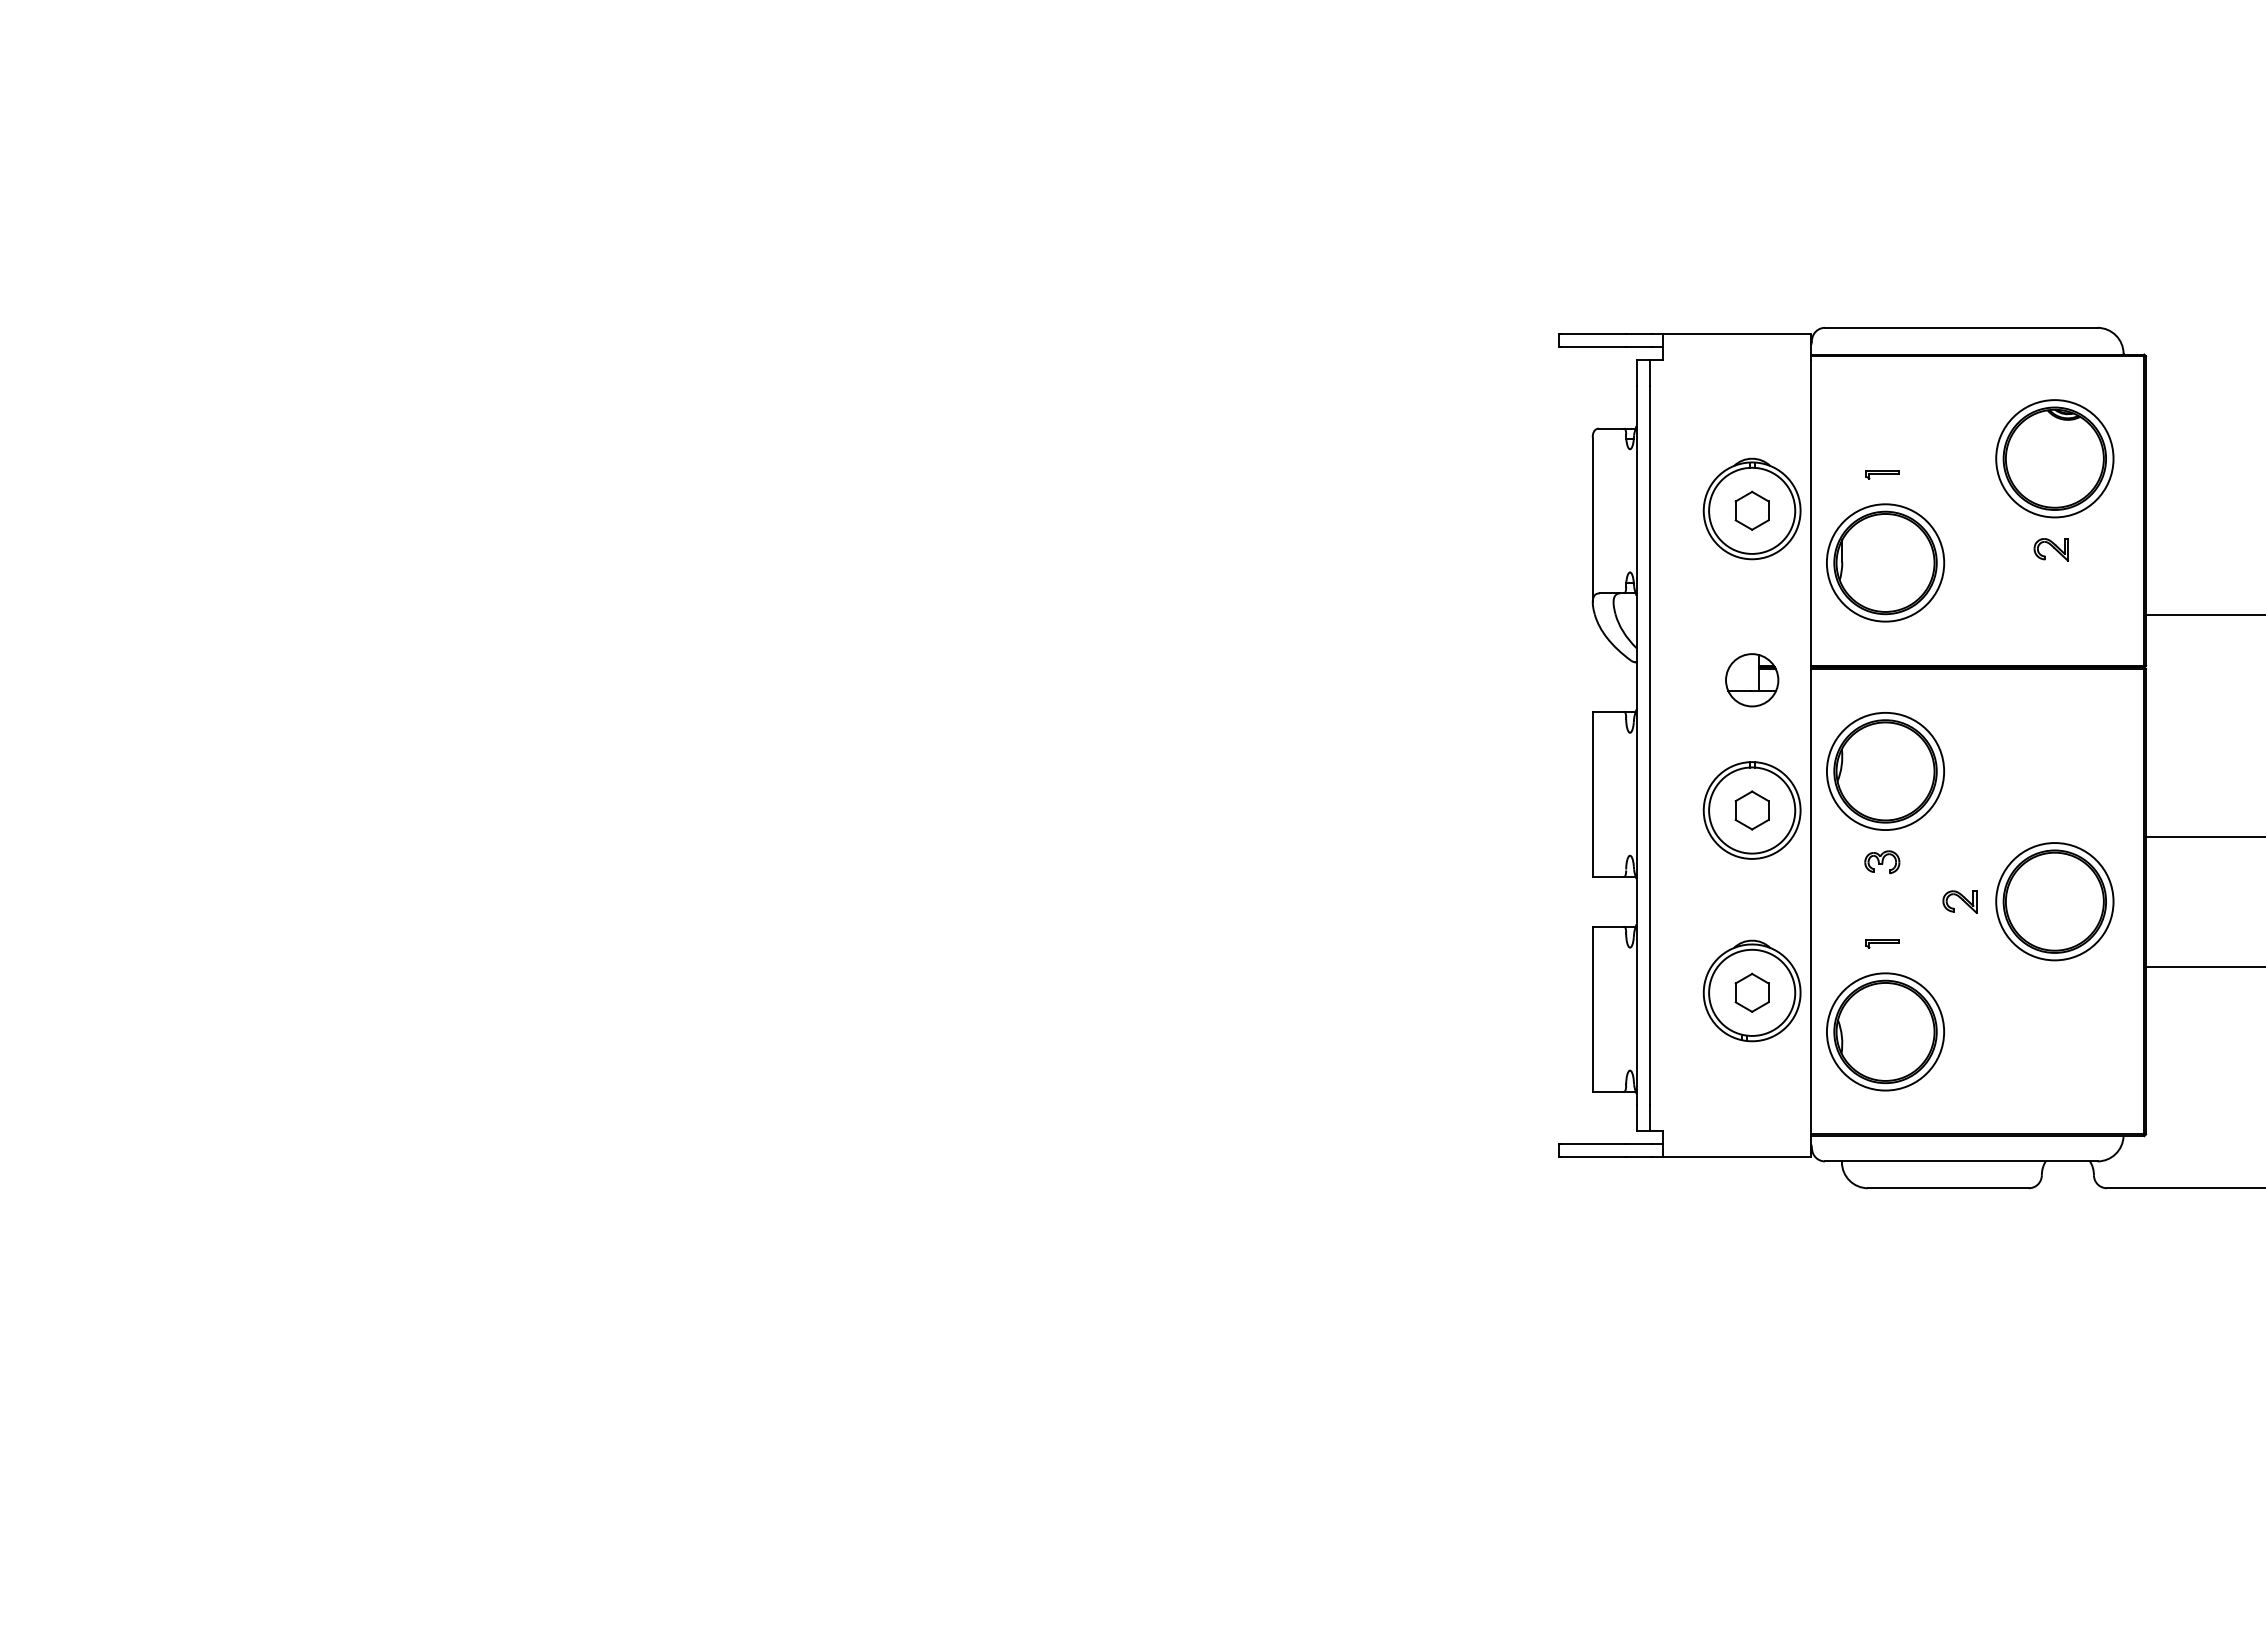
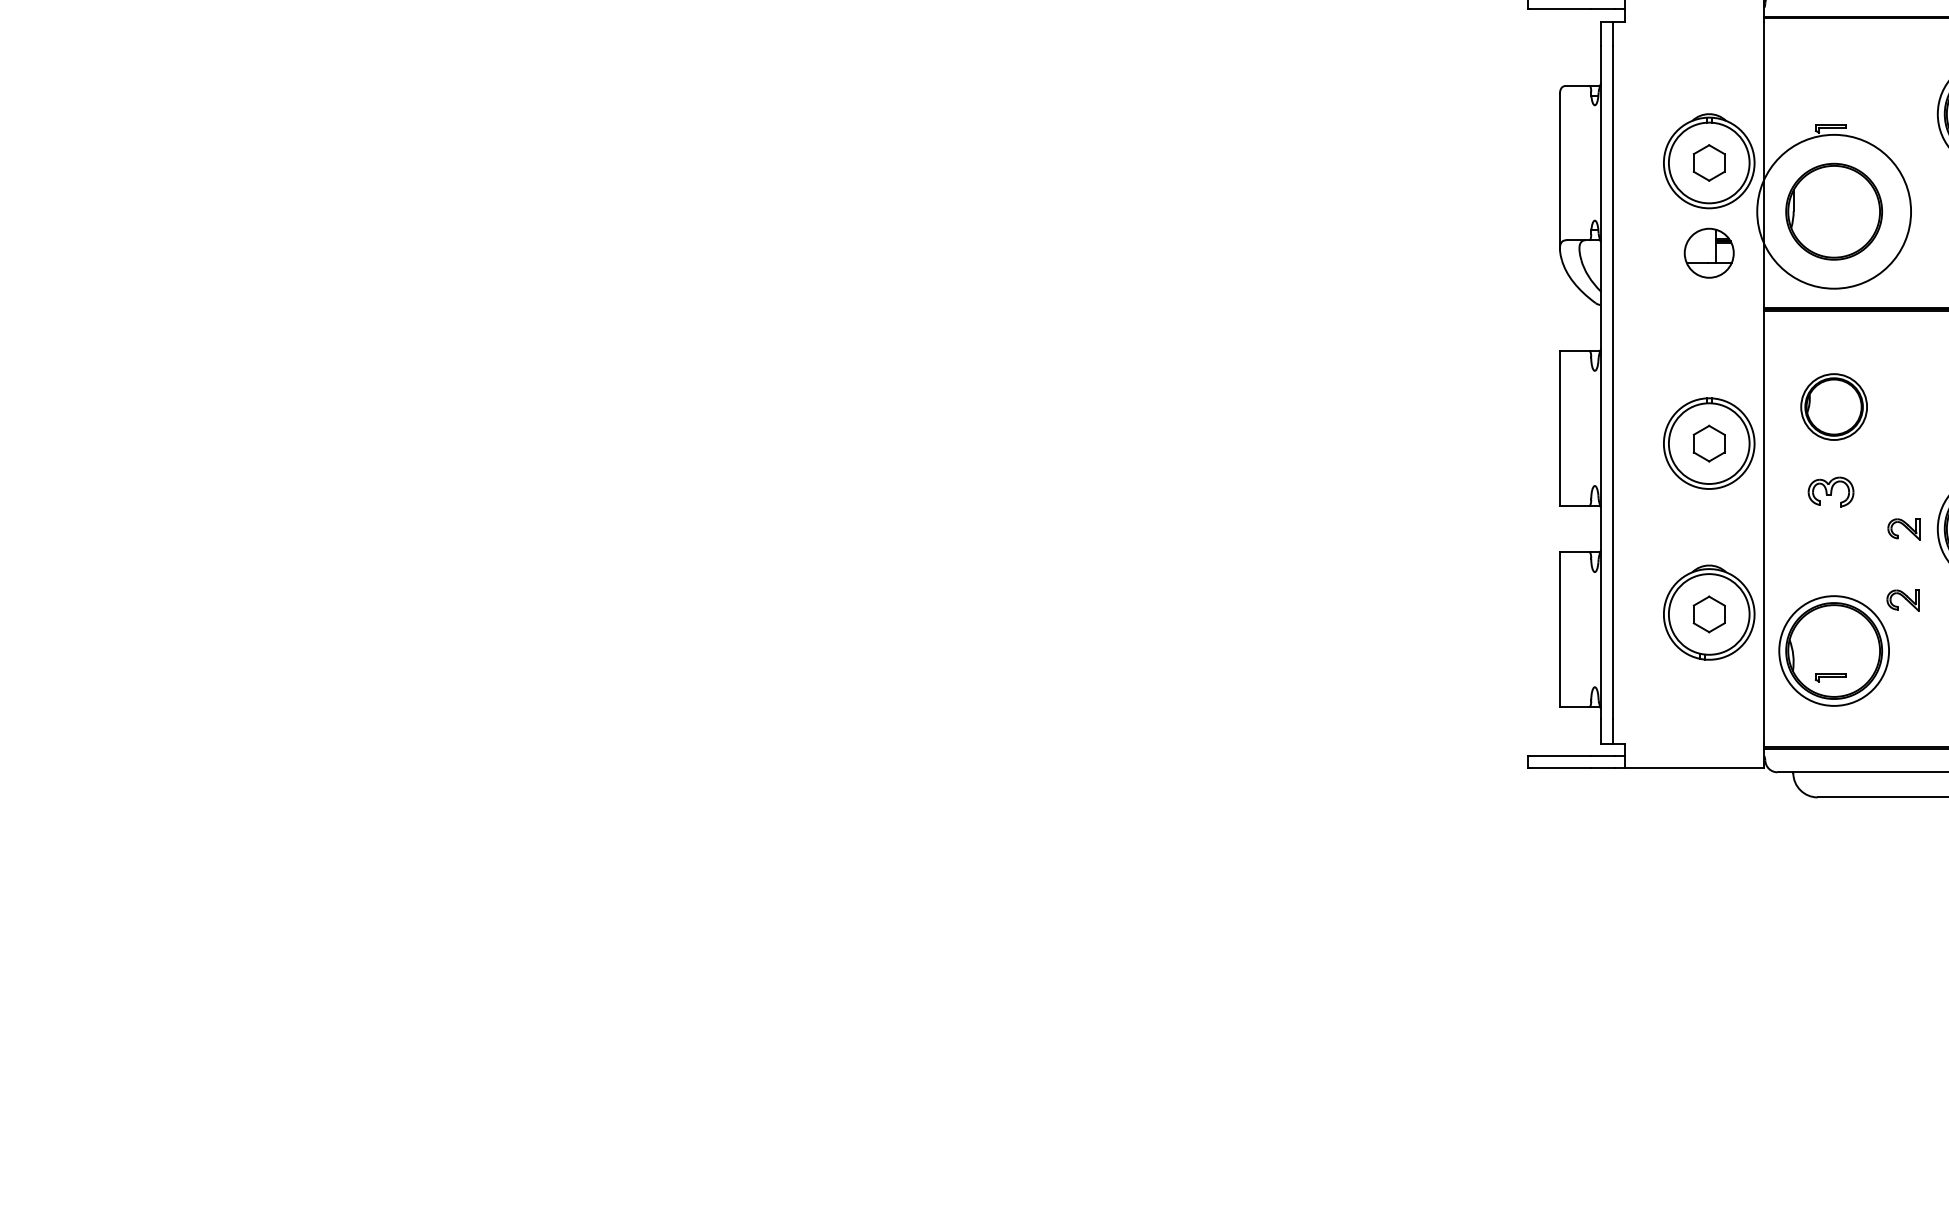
circle: (1885, 562) -> (1834, 211), size x1.4
part: (1752, 680) -> (1709, 253), moved
part: (1885, 771) -> (1834, 407), size x0.6
part: (1882, 862) -> (1831, 492), size x1.4
part: (1882, 943) -> (1831, 677), moved
part: (1958, 977) -> (1902, 600), added

